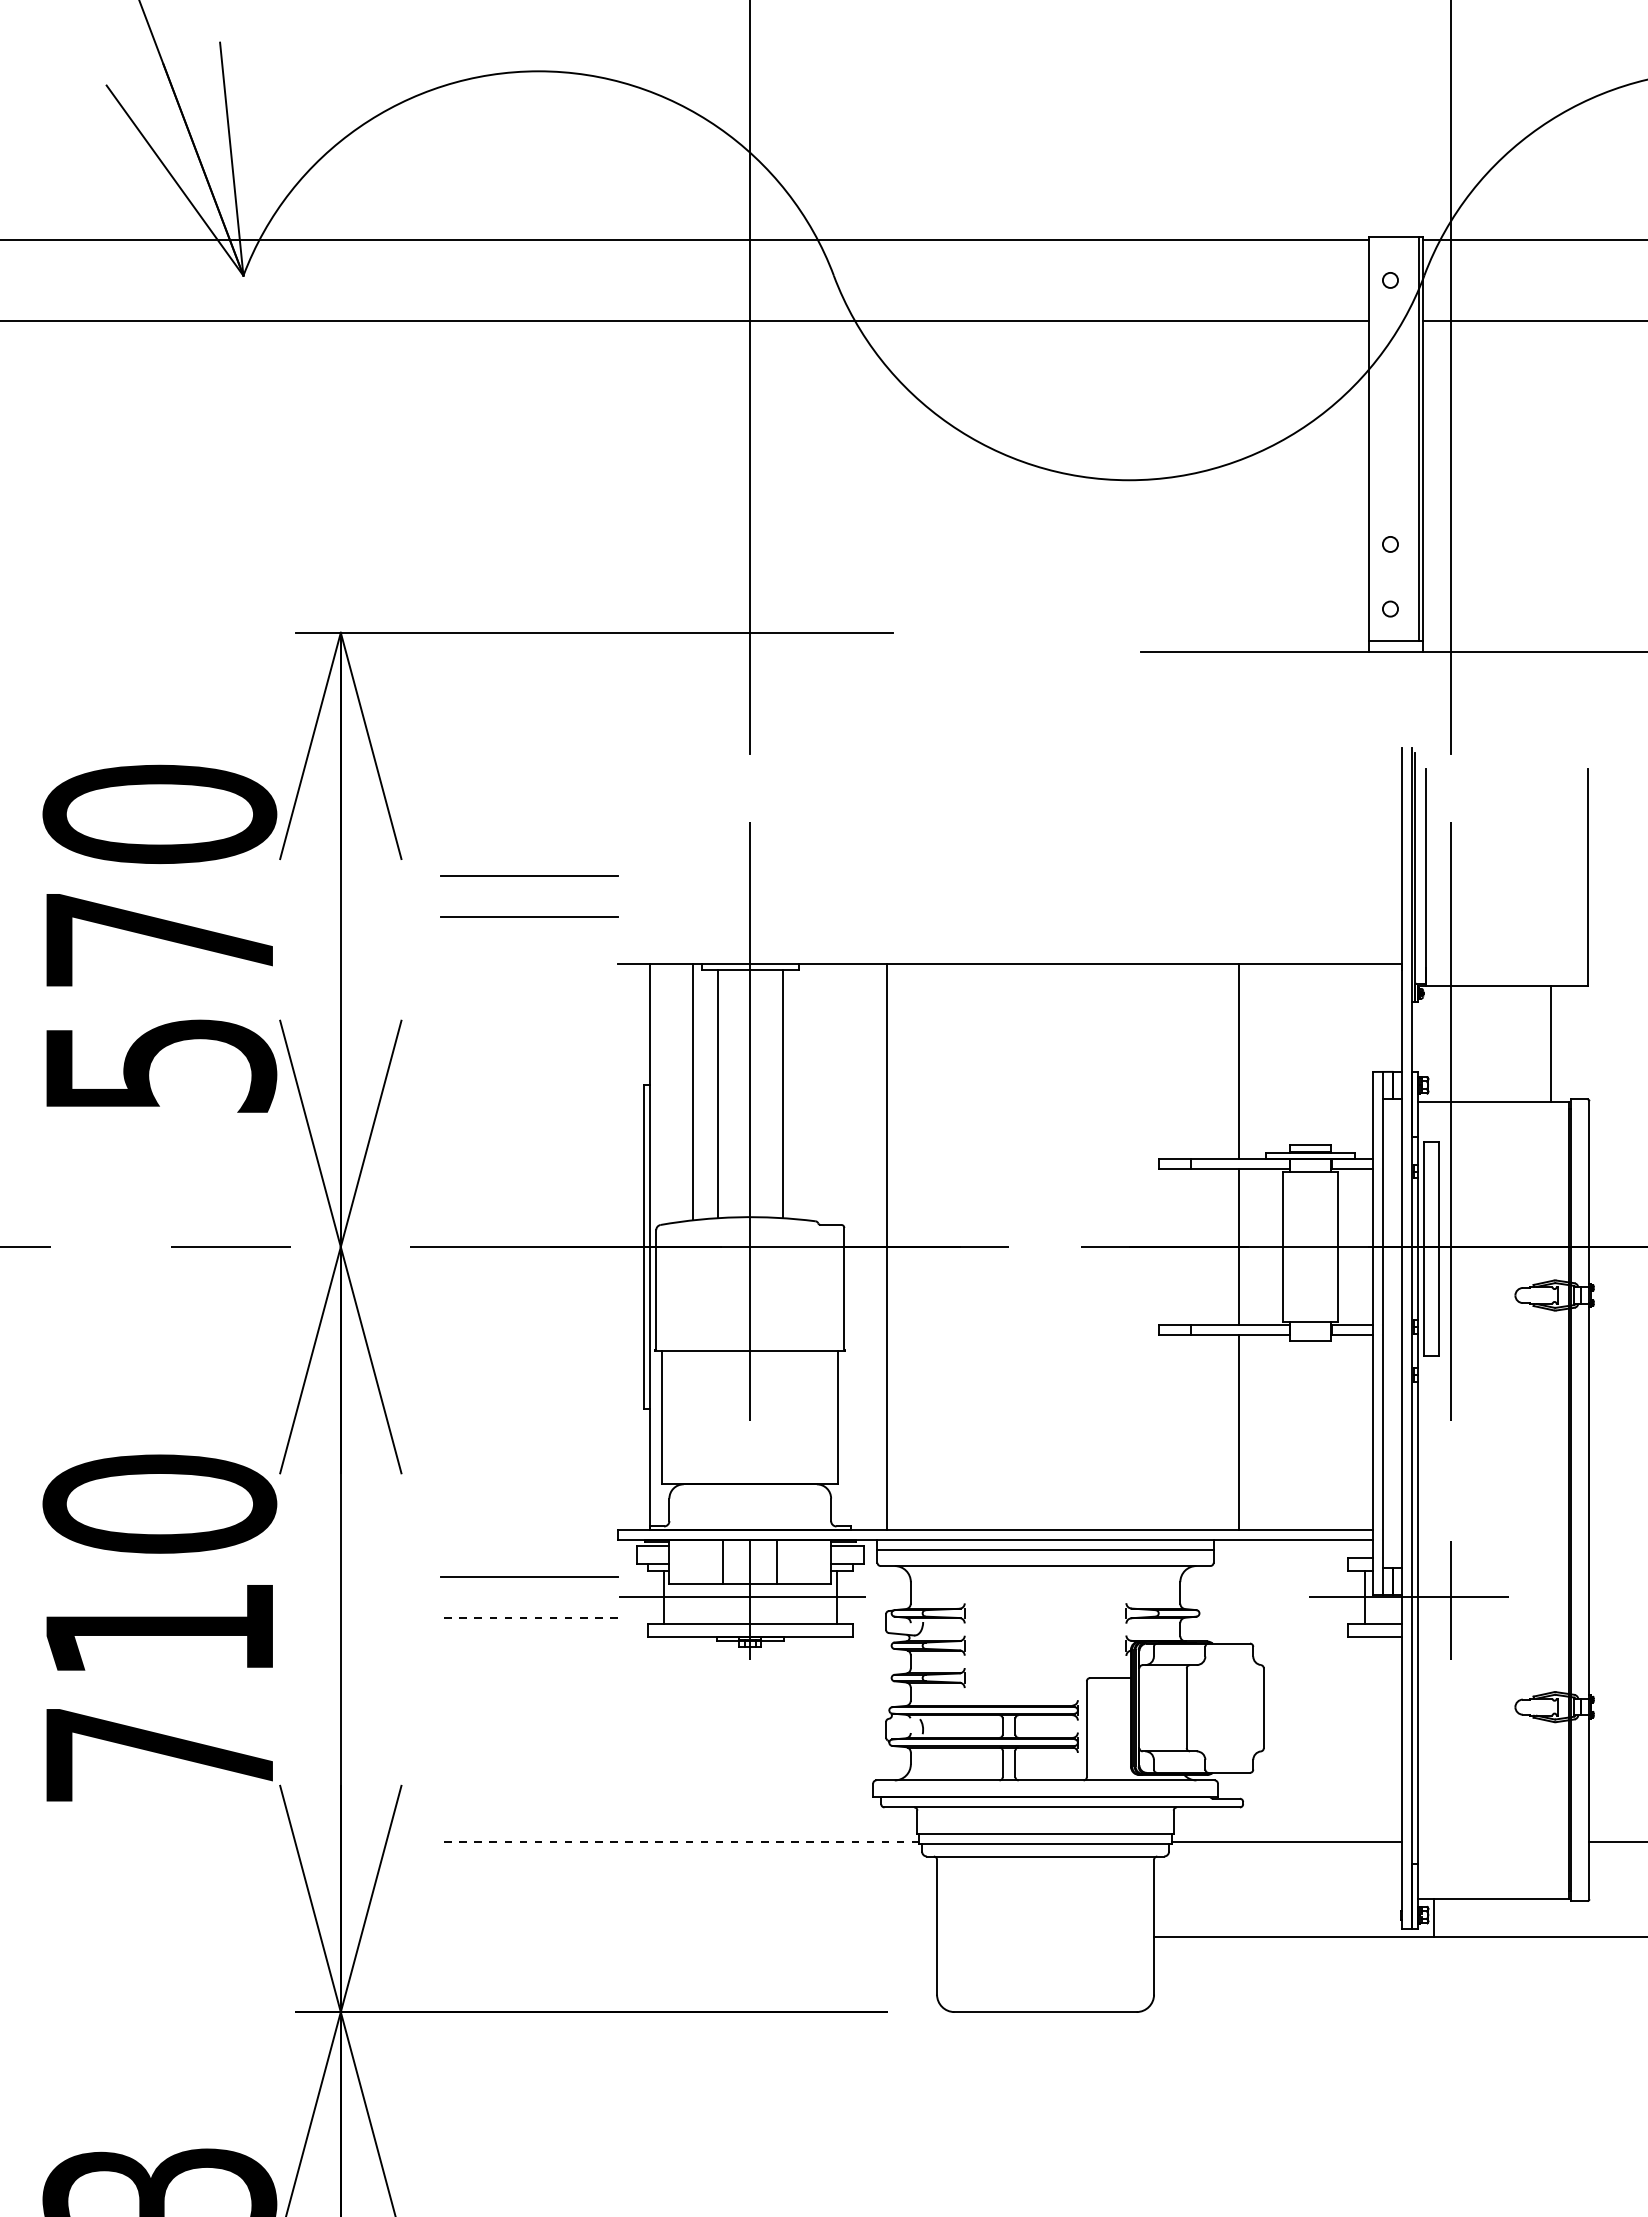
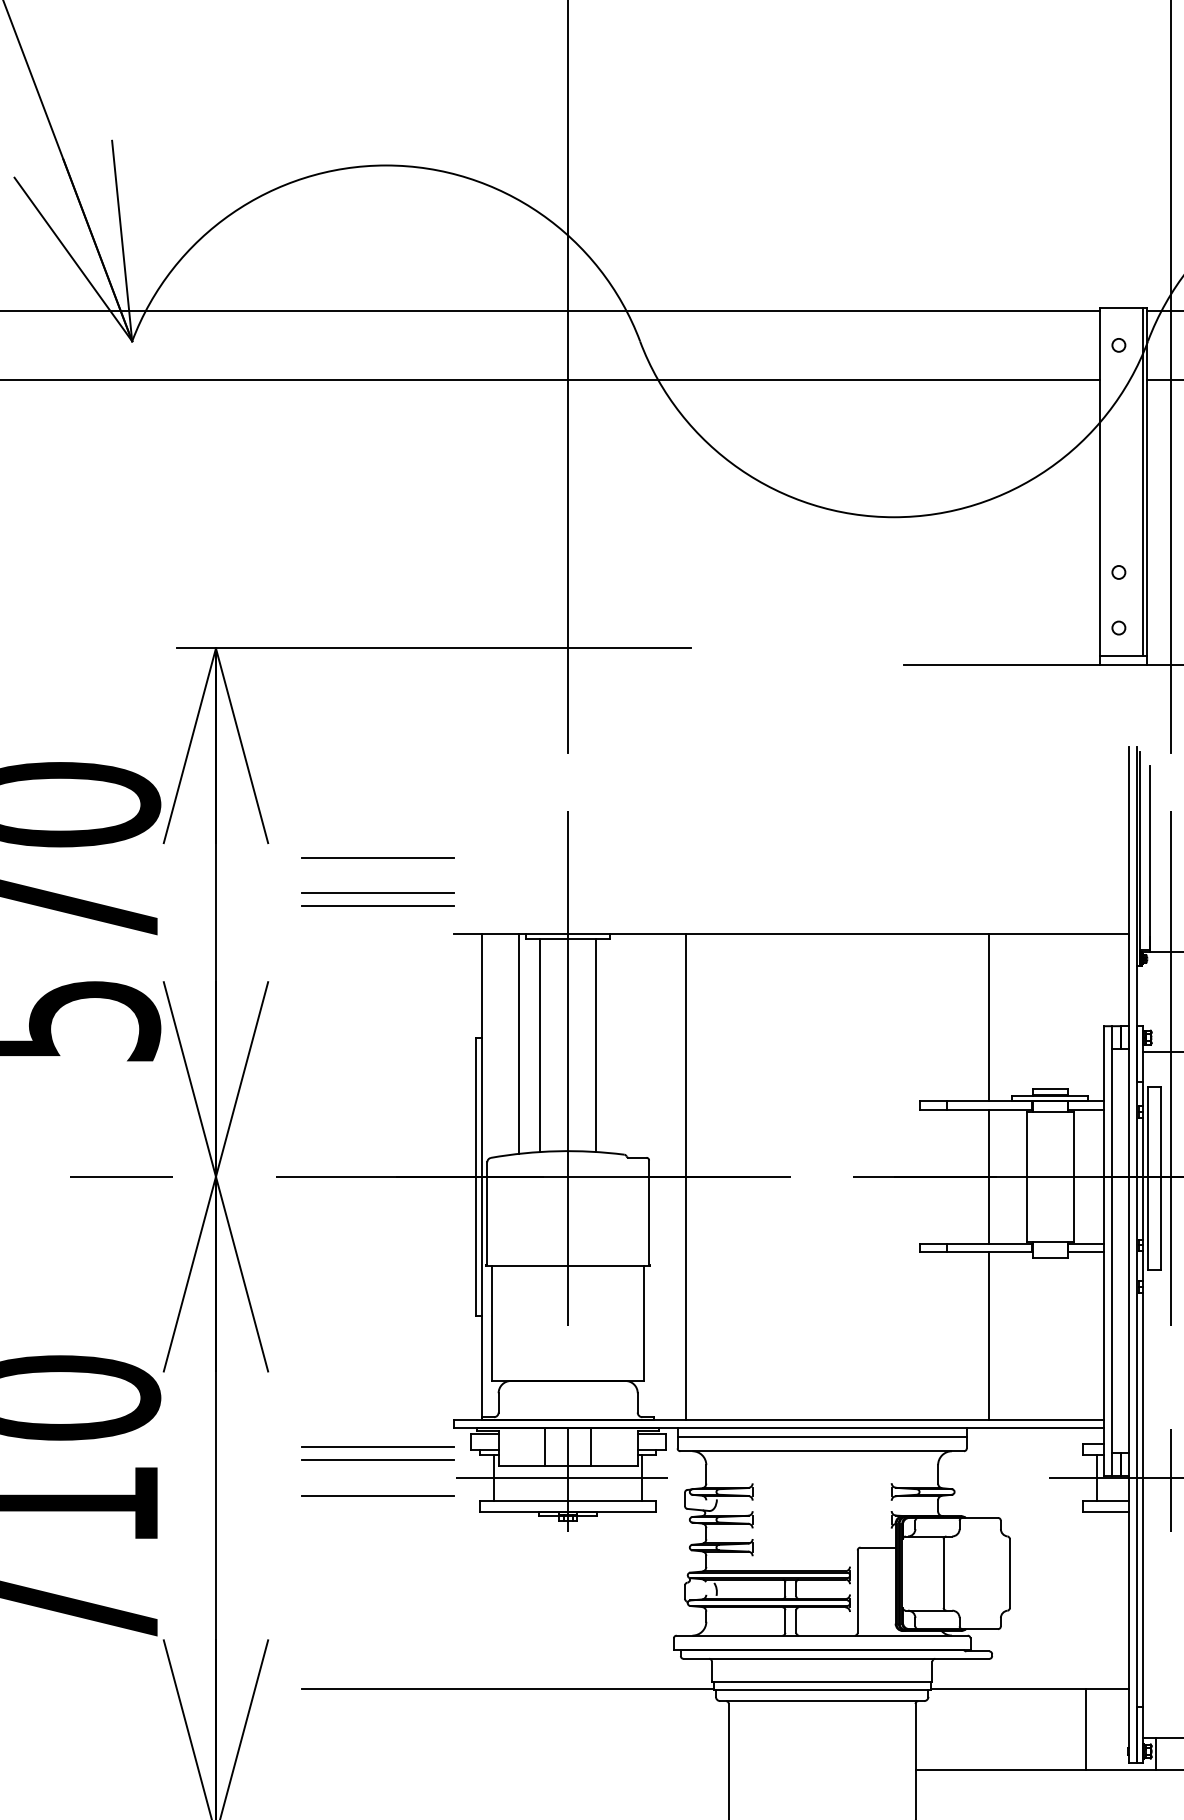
line: (529, 932) -> (378, 906), added
line: (529, 1561) -> (378, 1447), added
line: (529, 1617) -> (378, 1495), dashed -> solid
line: (679, 1841) -> (507, 1688), dashed -> solid
line: (1352, 1888) -> (1086, 1728), added

